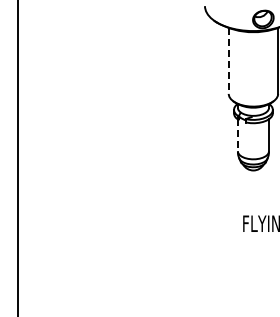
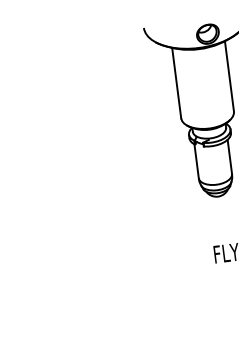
line: (228, 61) -> (176, 83), dashed -> solid
line: (237, 135) -> (196, 161), dashed -> solid

